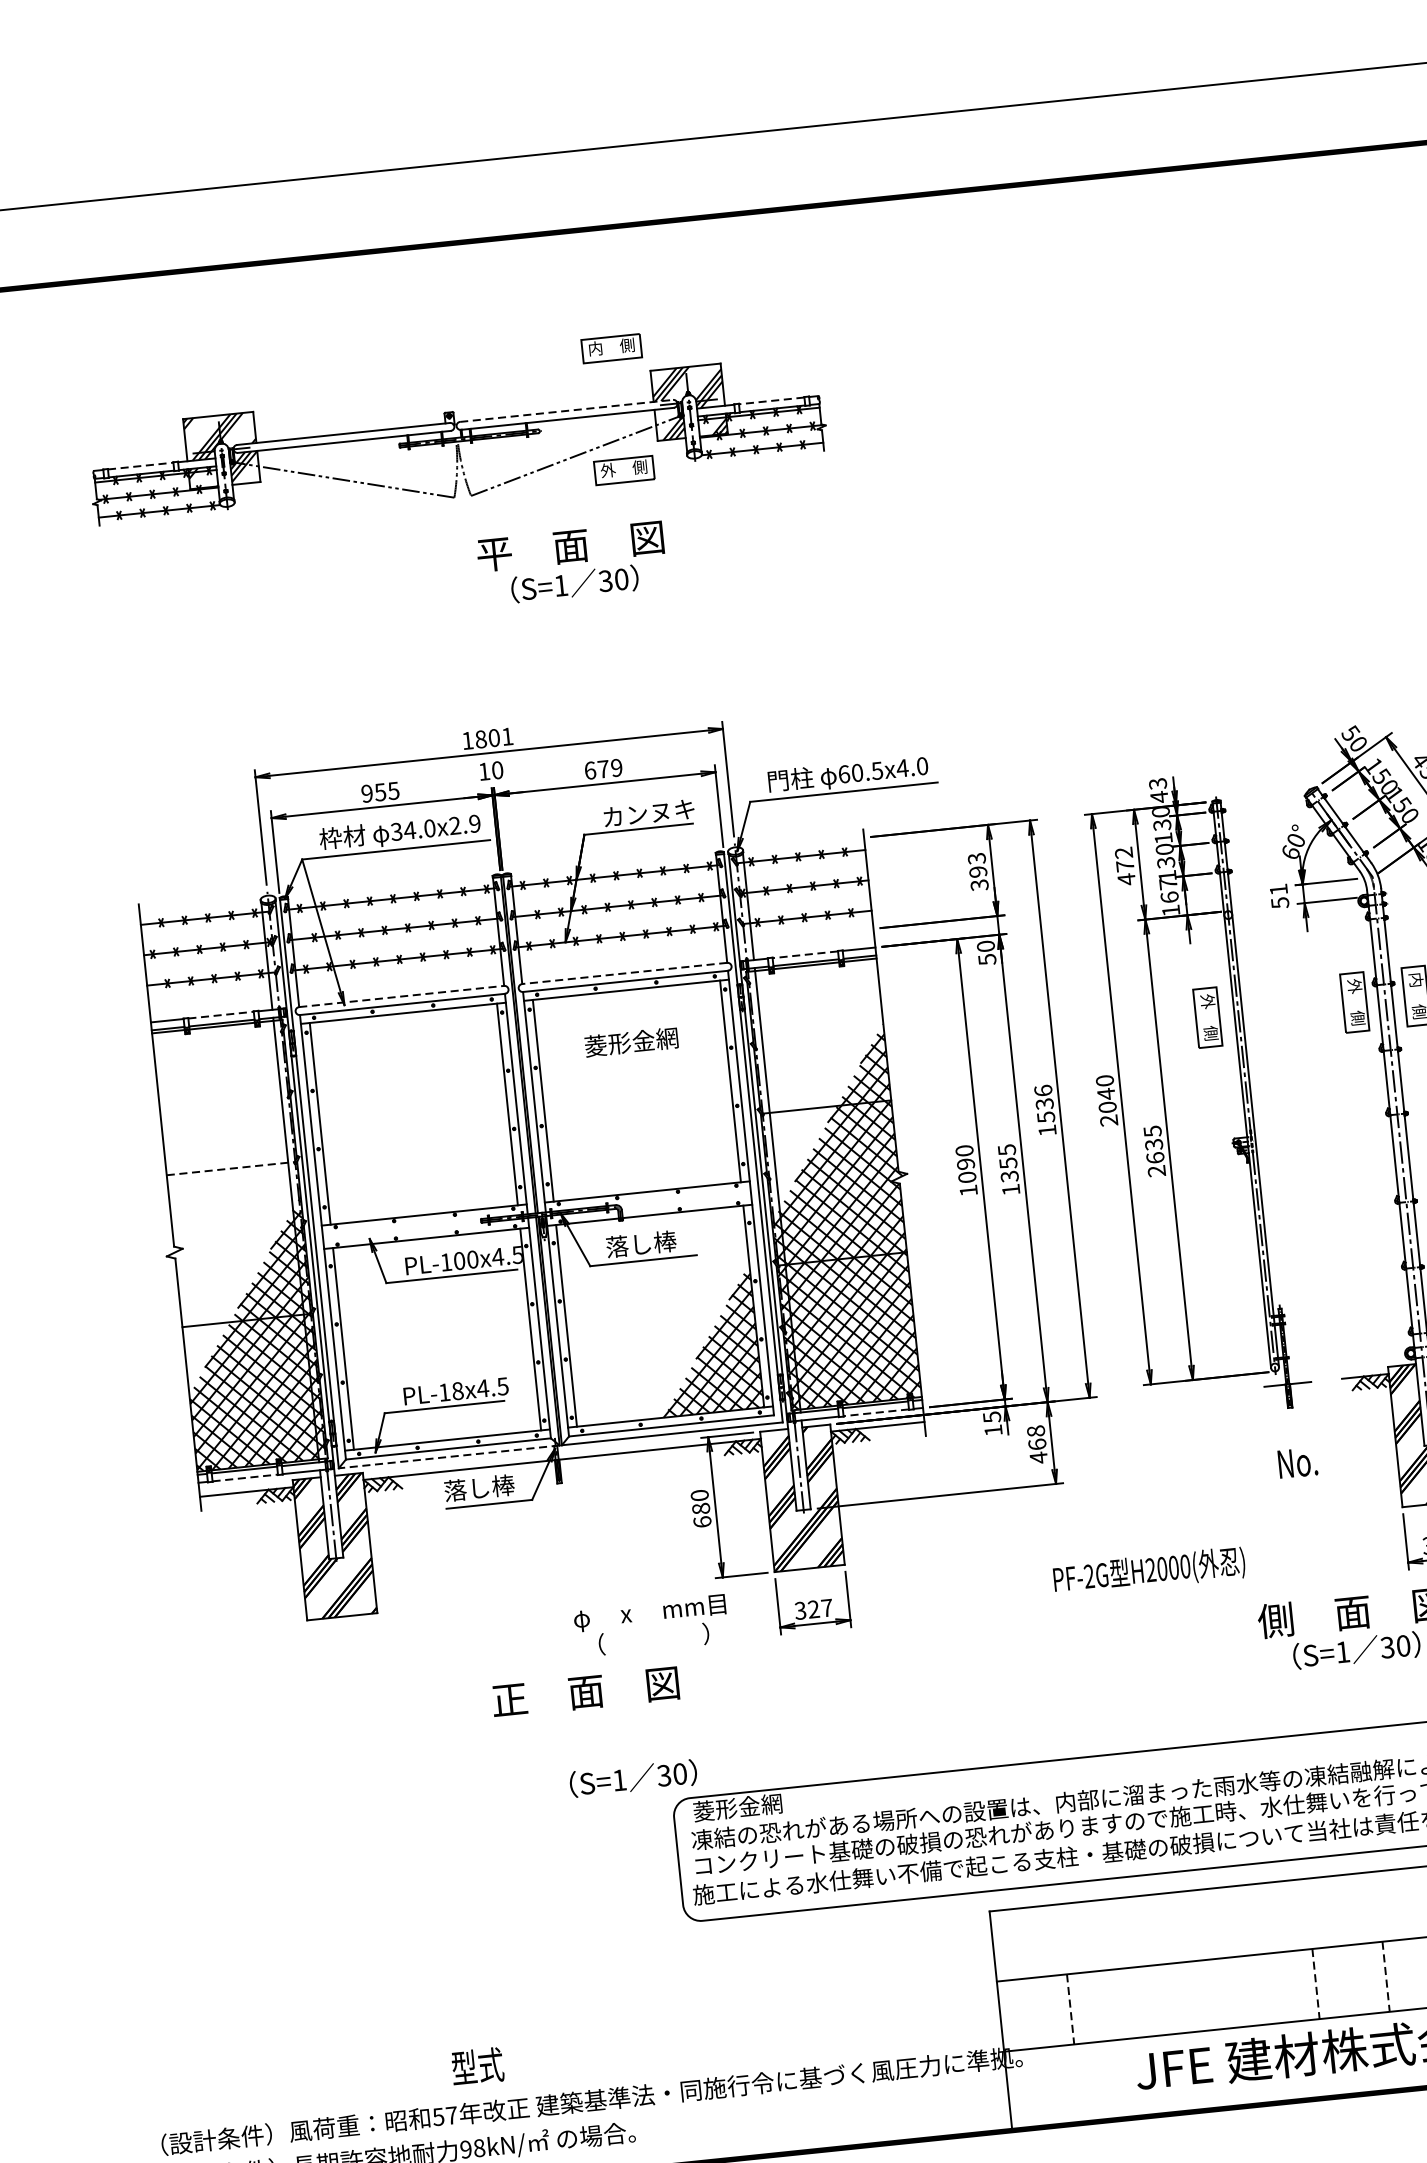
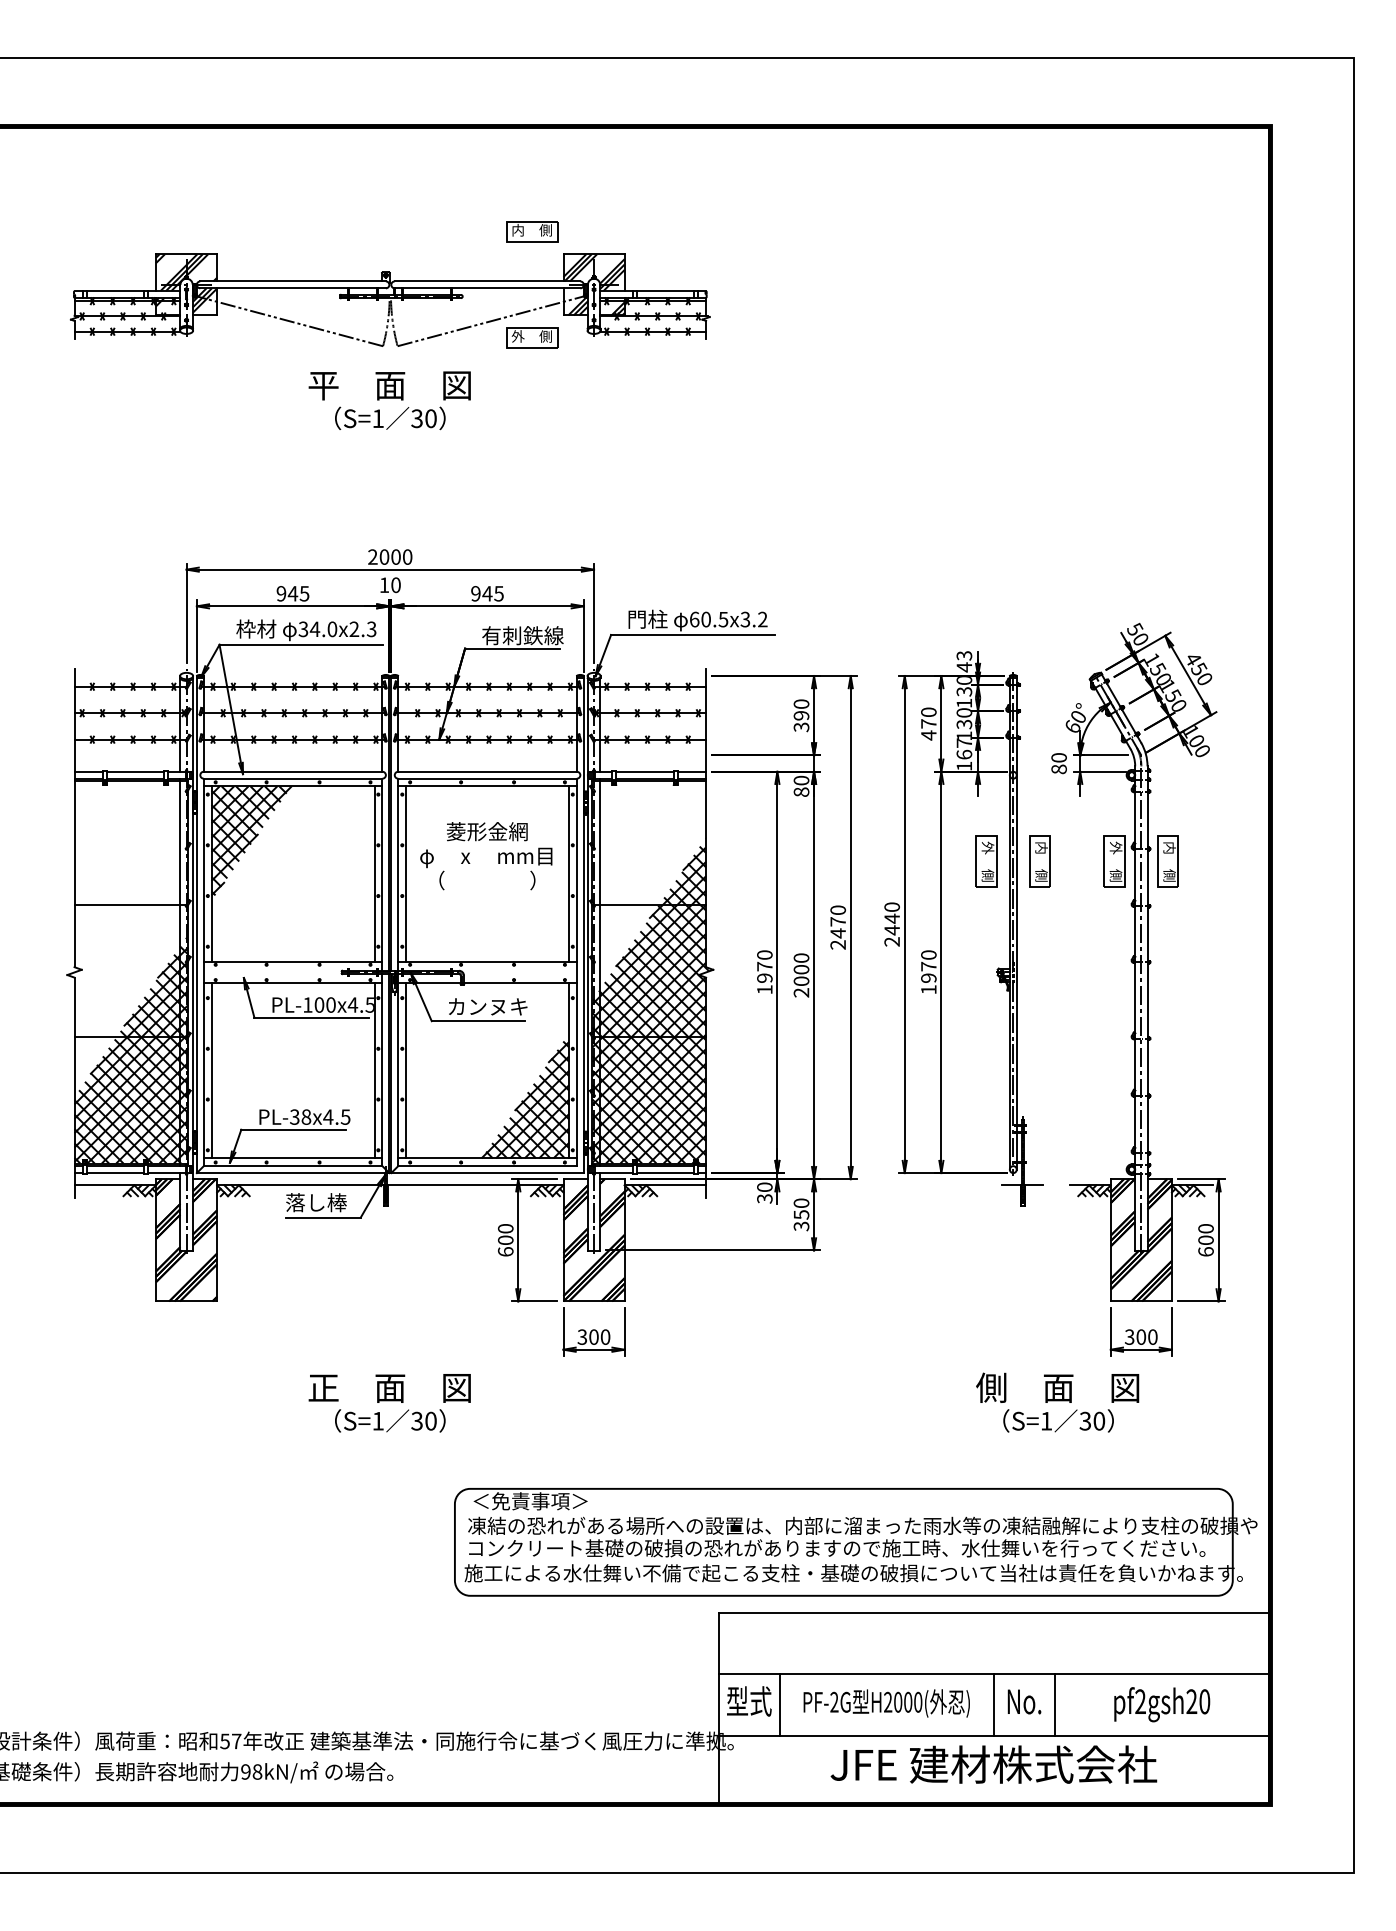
line: (771, 401) -> (665, 291), dashed -> solid
line: (566, 411) -> (487, 281), dashed -> solid
line: (140, 466) -> (115, 291), dashed -> solid
text: (571, 563) -> (389, 400), moved
text: (487, 738) -> (390, 556), 1801 -> 2000
text: (911, 767) -> (753, 619), 60.5x4.0 -> 60.5x3.2
text: (603, 768) -> (487, 593), 679 -> 945
text: (379, 792) -> (292, 593), 955 -> 945
text: (648, 812) -> (522, 635), カンヌキ -> 有刺鉄線
text: (474, 824) -> (371, 629), 34.0x2.9 -> 34.0x2.3
text: (1123, 853) -> (928, 712), 472 -> 470
text: (976, 859) -> (801, 704), 393 -> 390
text: (1278, 896) -> (1058, 763), 51 -> 80
line: (804, 954) -> (644, 771), dashed -> solid
text: (987, 960) -> (801, 792), 50 -> 80
line: (624, 973) -> (487, 771), dashed -> solid
line: (402, 996) -> (293, 771), dashed -> solid
part: (1268, 1010) -> (1039, 861), added
line: (220, 1014) -> (135, 771), dashed -> solid
hatch: (362, 1080) -> (251, 840), added
text: (1106, 1107) -> (891, 930), 2040 -> 2440
text: (1045, 1110) -> (838, 927), 1536 -> 2470
text: (1154, 1151) -> (928, 972), 2635 -> 1970
line: (230, 1169) -> (130, 905), dashed -> solid
text: (966, 1169) -> (764, 971), 1090 -> 1970
text: (1009, 1169) -> (801, 975), 1355 -> 2000
text: (652, 1242) -> (487, 1006), 落し棒 -> カンヌキ
text: (444, 1391) -> (294, 1116), PL-18x4.5 -> PL-38x4.5
line: (876, 1413) -> (665, 1173), dashed -> solid
text: (992, 1423) -> (764, 1192), 15 -> 30
text: (1037, 1444) -> (801, 1214), 468 -> 350
line: (448, 1457) -> (292, 1173), dashed -> solid
text: (1297, 1462) -> (1024, 1701), moved
line: (245, 1478) -> (115, 1173), dashed -> solid
text: (700, 1509) -> (505, 1240), 680 -> 600
text: (1149, 1571) -> (886, 1703), moved
text: (820, 1608) -> (599, 1336), 327 -> 300
text: (651, 1625) -> (486, 868), moved
text: (633, 1778) -> (390, 1420), moved
text: (759, 1805) -> (529, 1501), 菱形金網 -> ＜免責事項＞
line: (1385, 1977) -> (1054, 1705), dashed -> solid
line: (1315, 1984) -> (993, 1705), dashed -> solid
line: (1070, 2010) -> (779, 1705), dashed -> solid
text: (477, 2066) -> (749, 1701), moved

